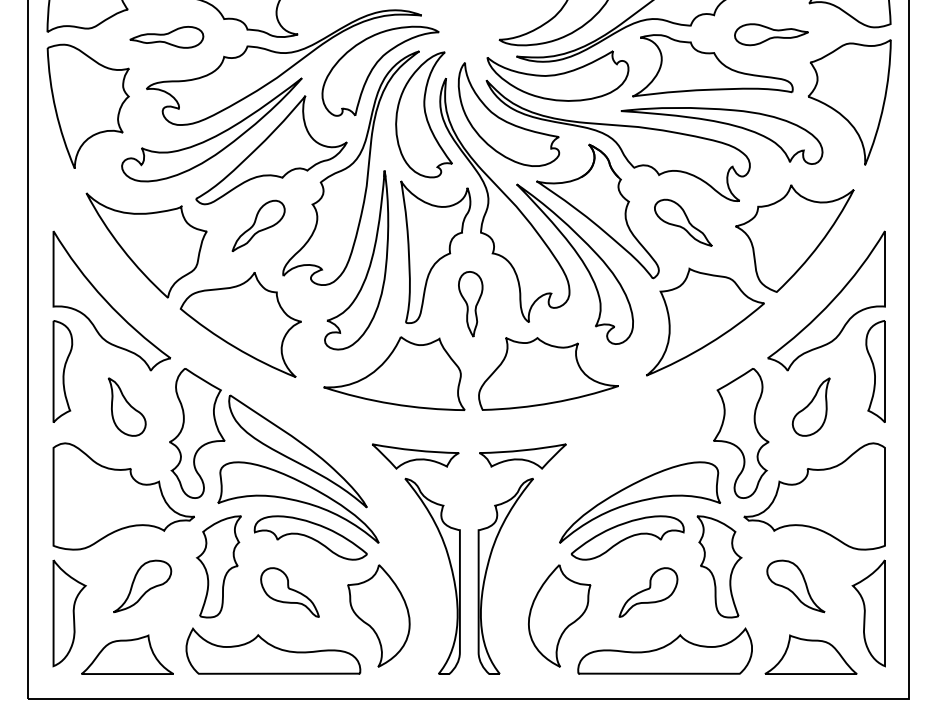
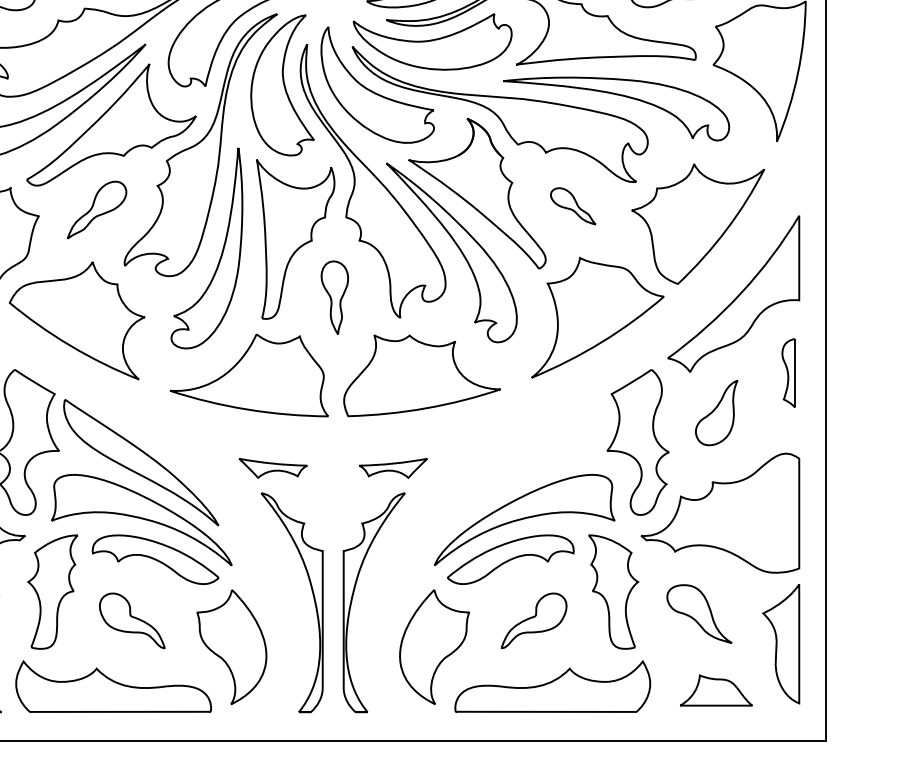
part: (683, 222) -> (573, 206), size x0.7
part: (875, 371) -> (788, 373), size x0.6
part: (415, 456) -> (272, 468), size x0.7
part: (522, 456) -> (392, 468), size x0.7
part: (810, 654) -> (715, 690), size x0.7

